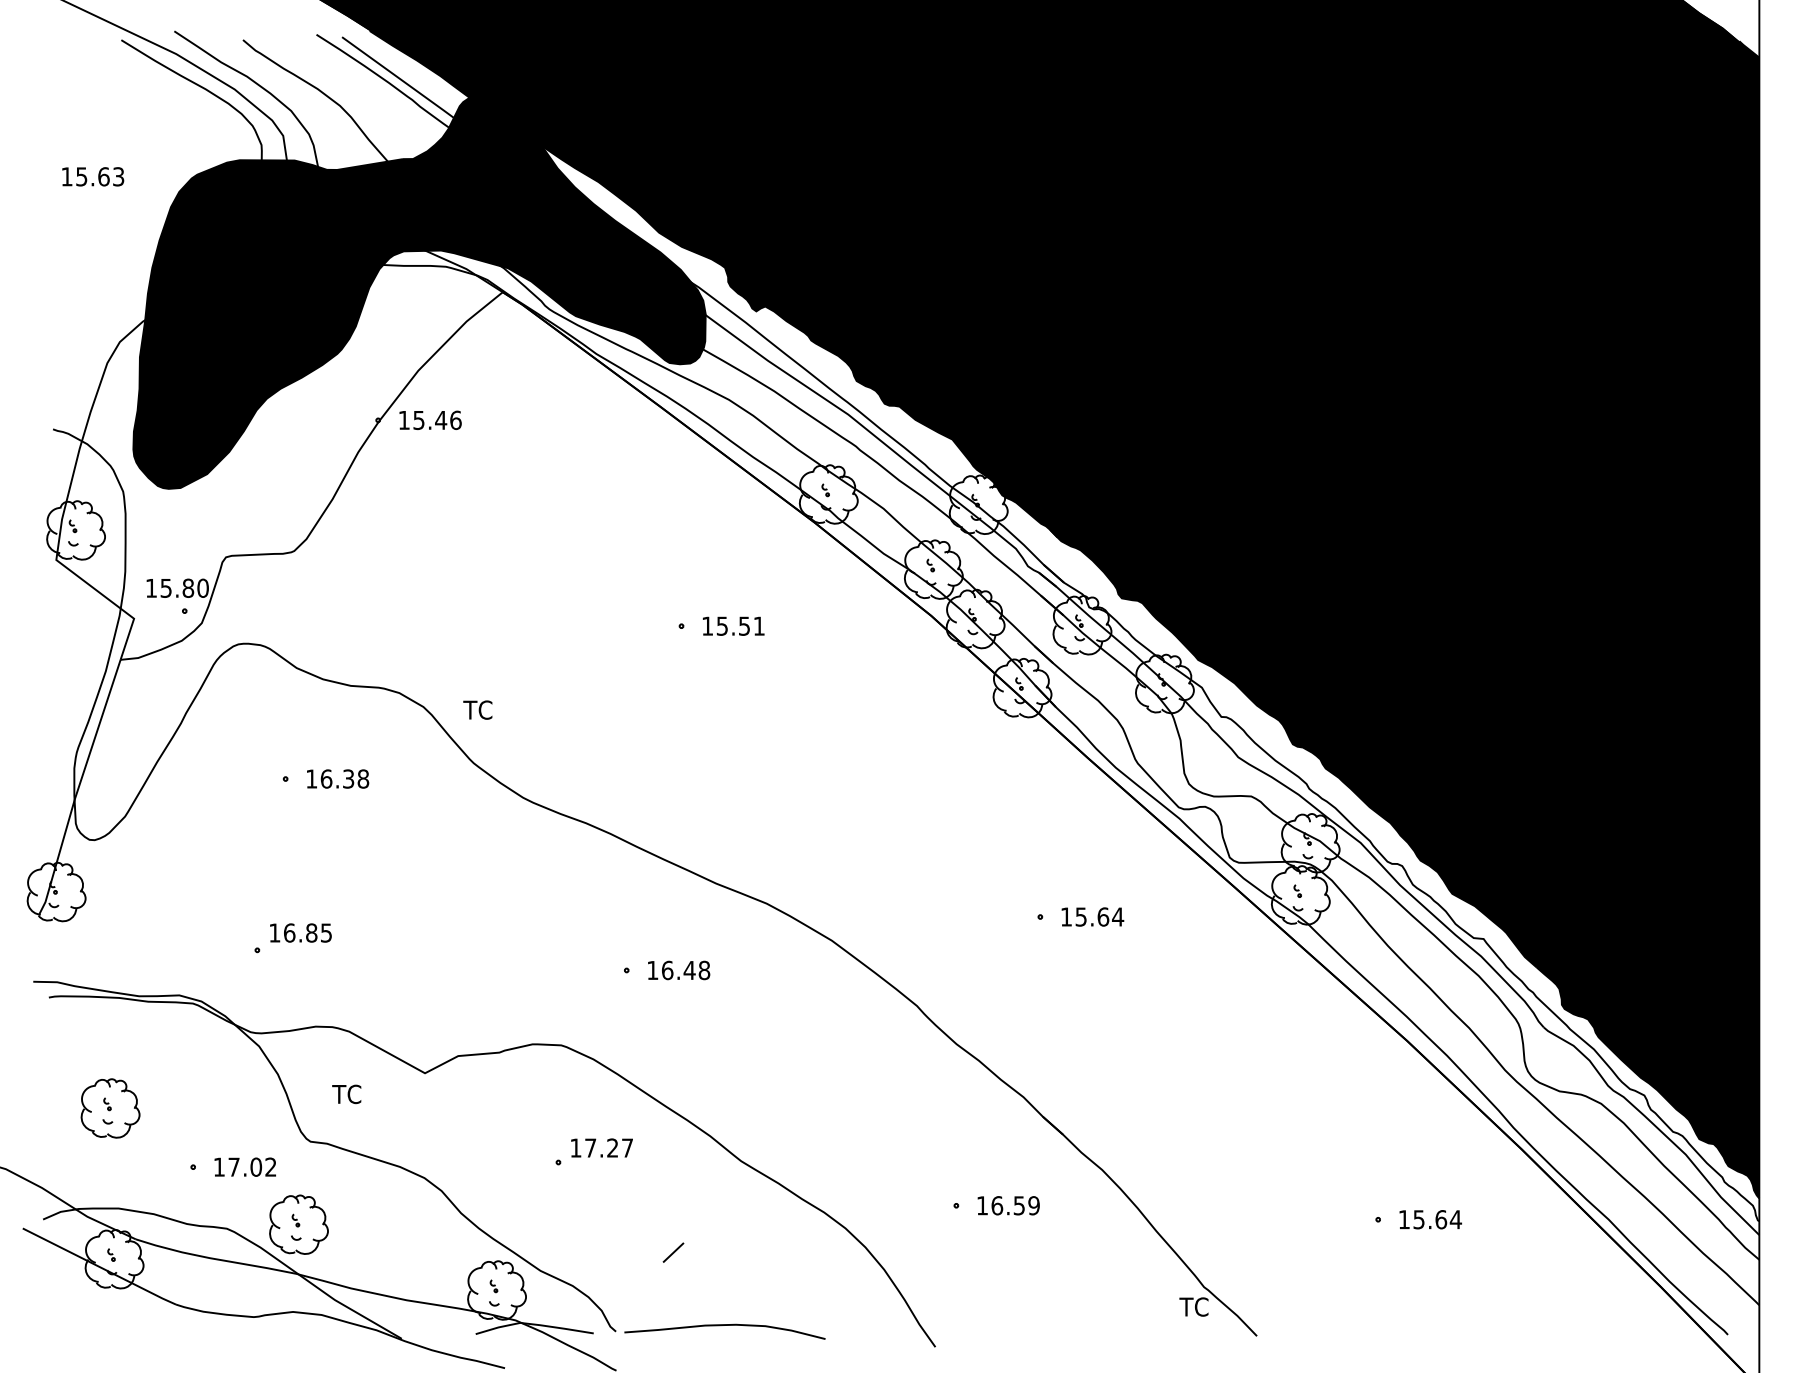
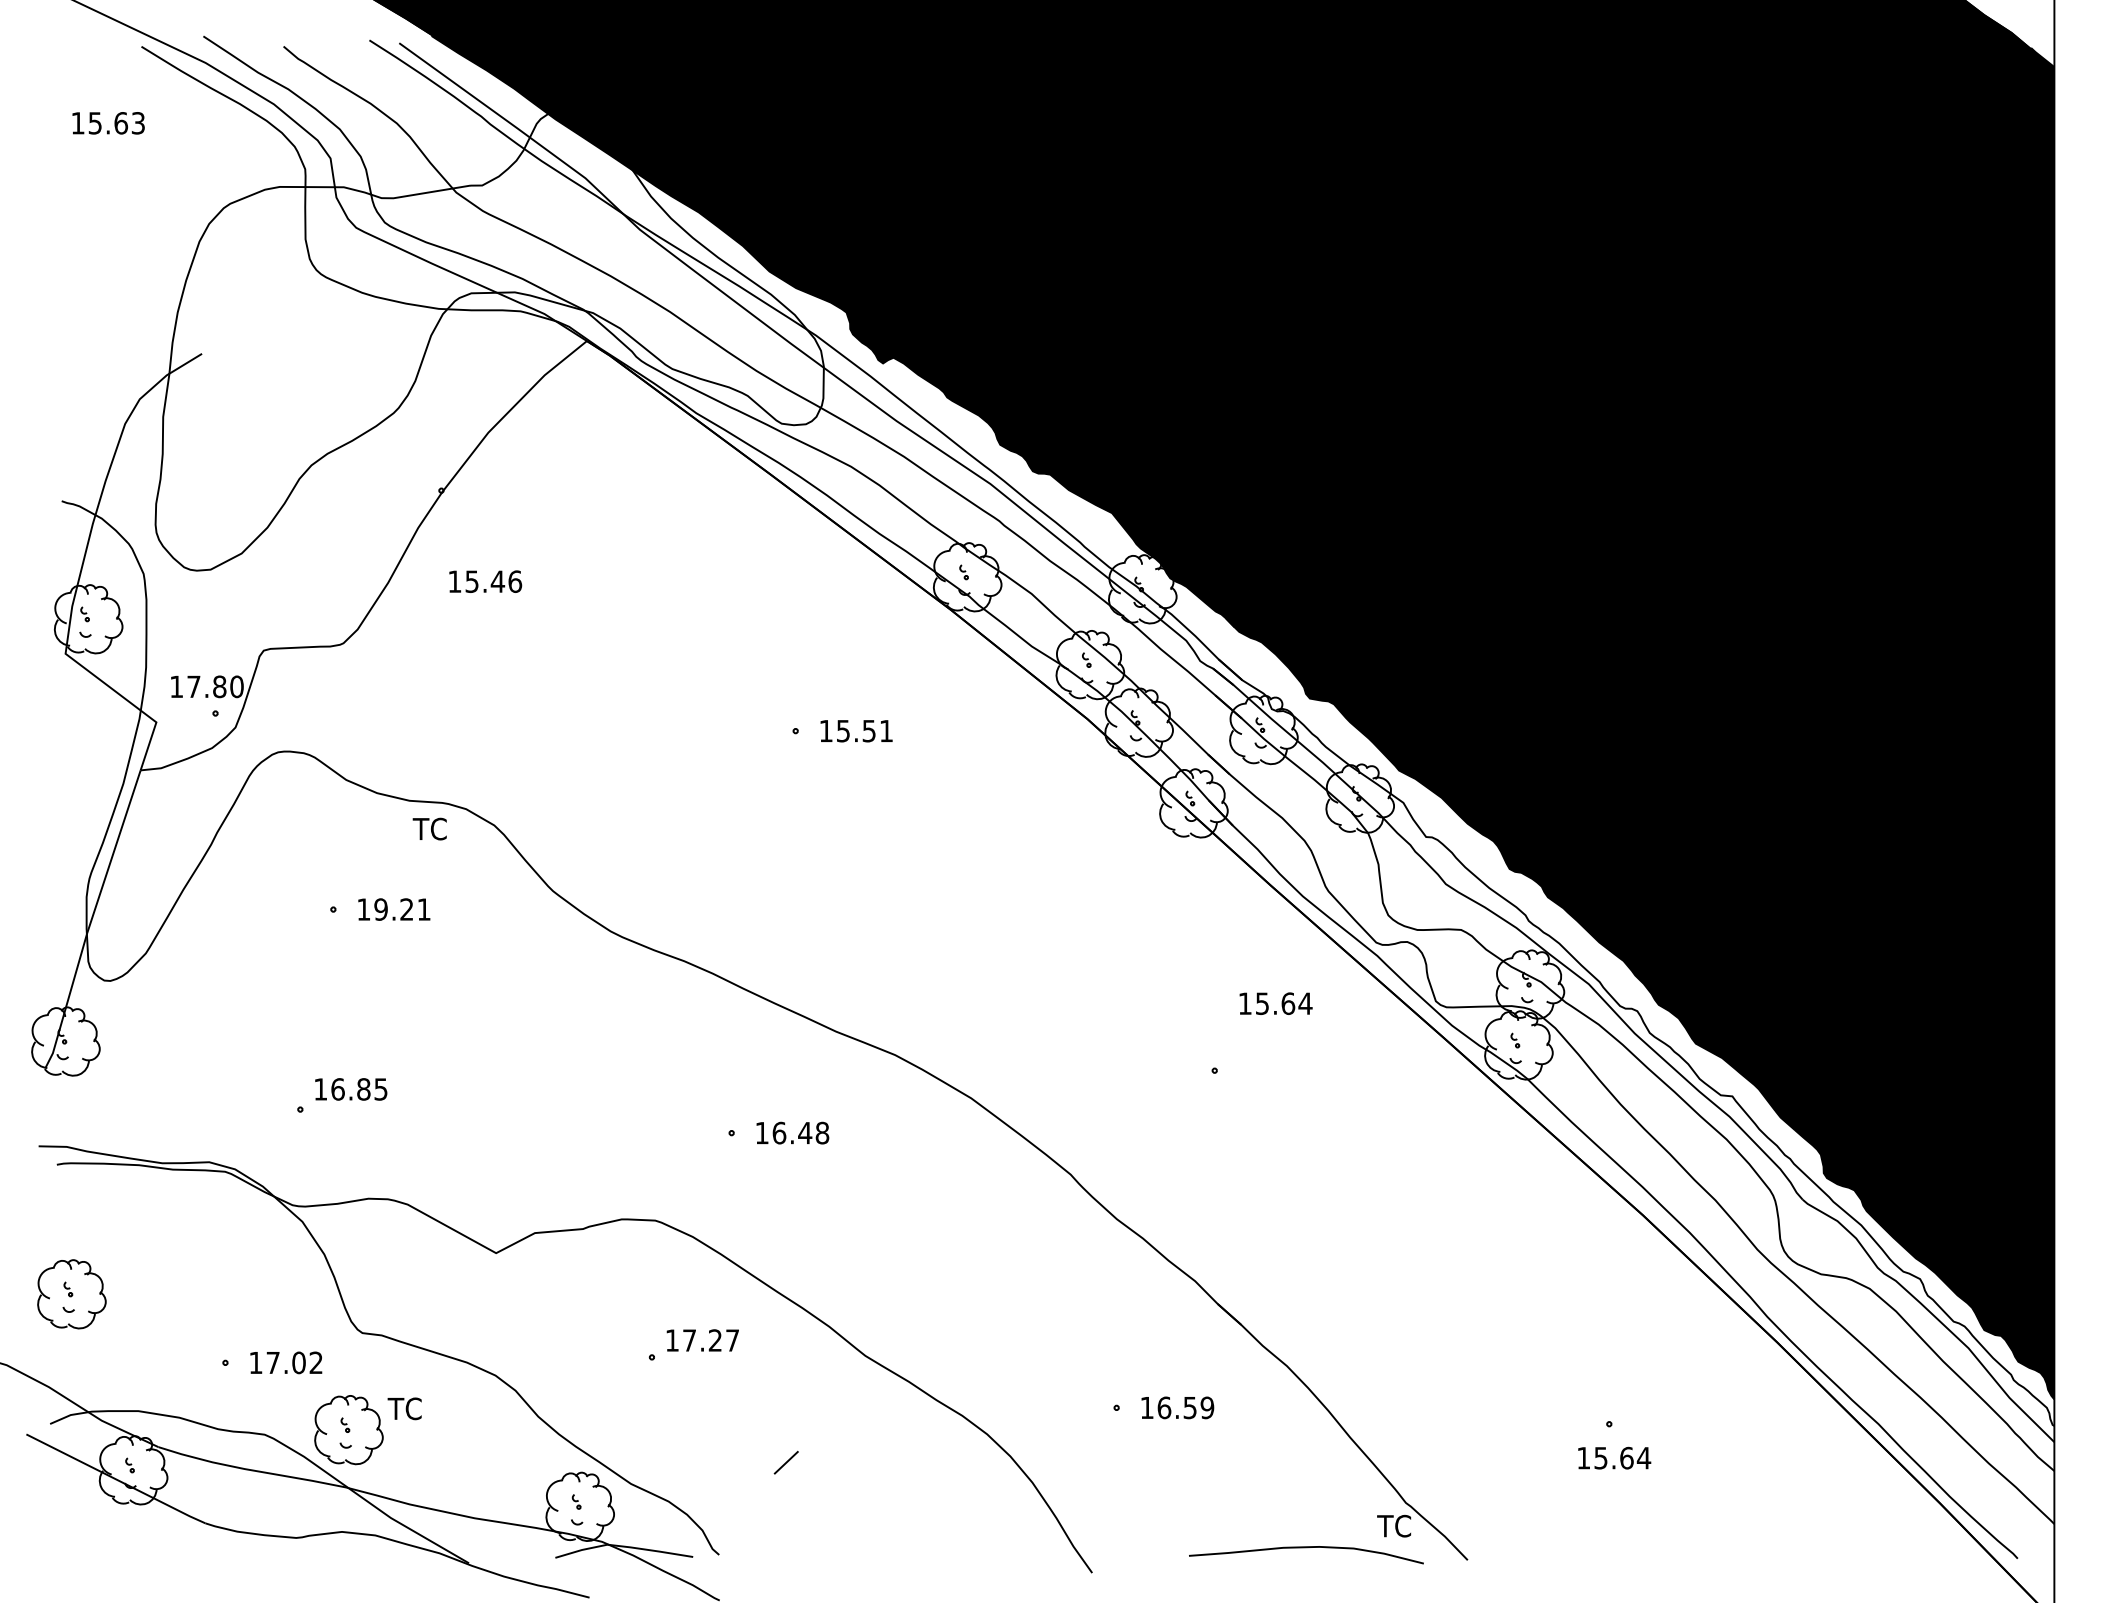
text: (93, 177) -> (108, 123), moved
fill: (419, 290) -> (489, 339), removed
text: (430, 420) -> (485, 581), moved
text: (165, 588) -> (193, 686), 15.80 -> 17.80
text: (477, 709) -> (429, 828), moved
text: (344, 778) -> (402, 909), 16.38 -> 19.21
text: (1092, 916) -> (1275, 1003), moved
text: (346, 1094) -> (404, 1408), moved
part: (110, 1108) -> (71, 1294), moved
text: (1430, 1219) -> (1614, 1457), moved
curve: (725, 1326) -> (1306, 1548), moved

